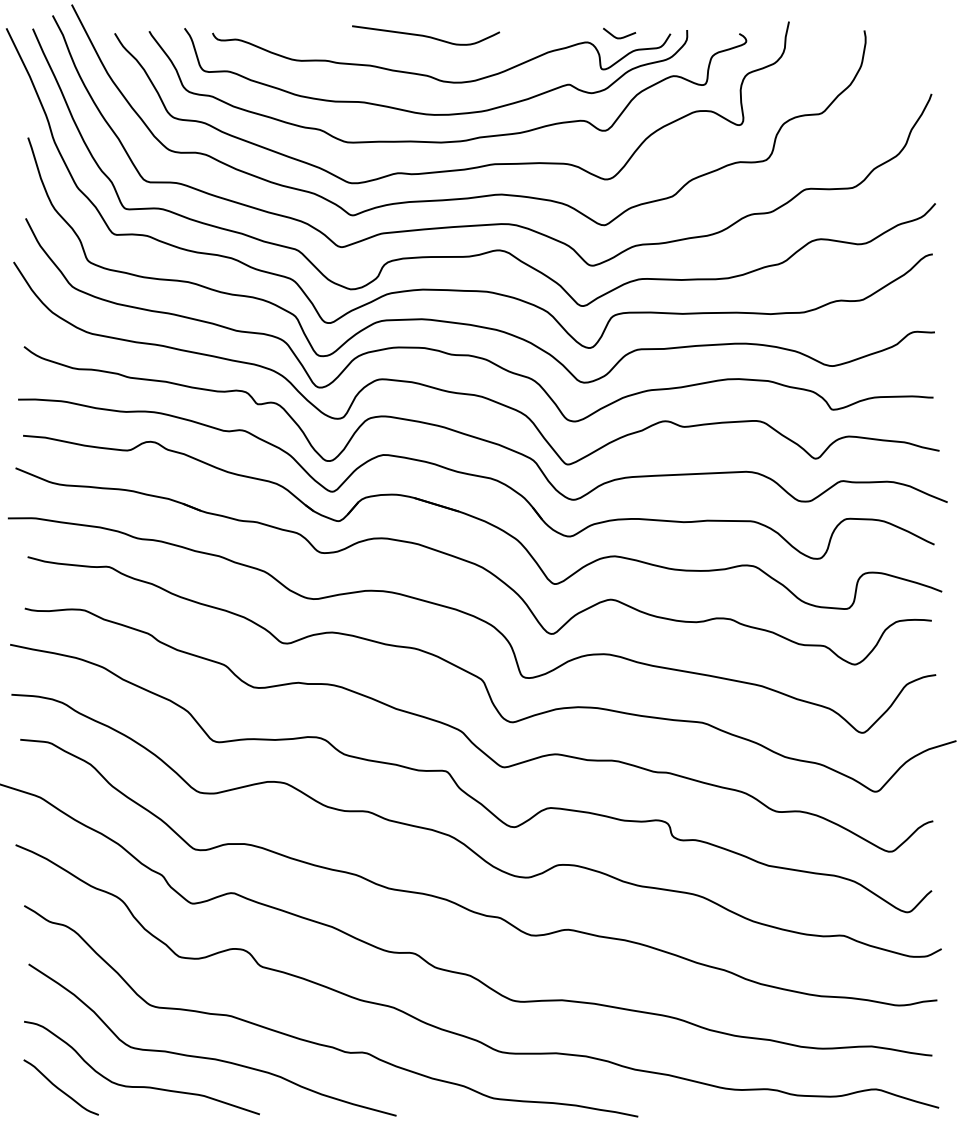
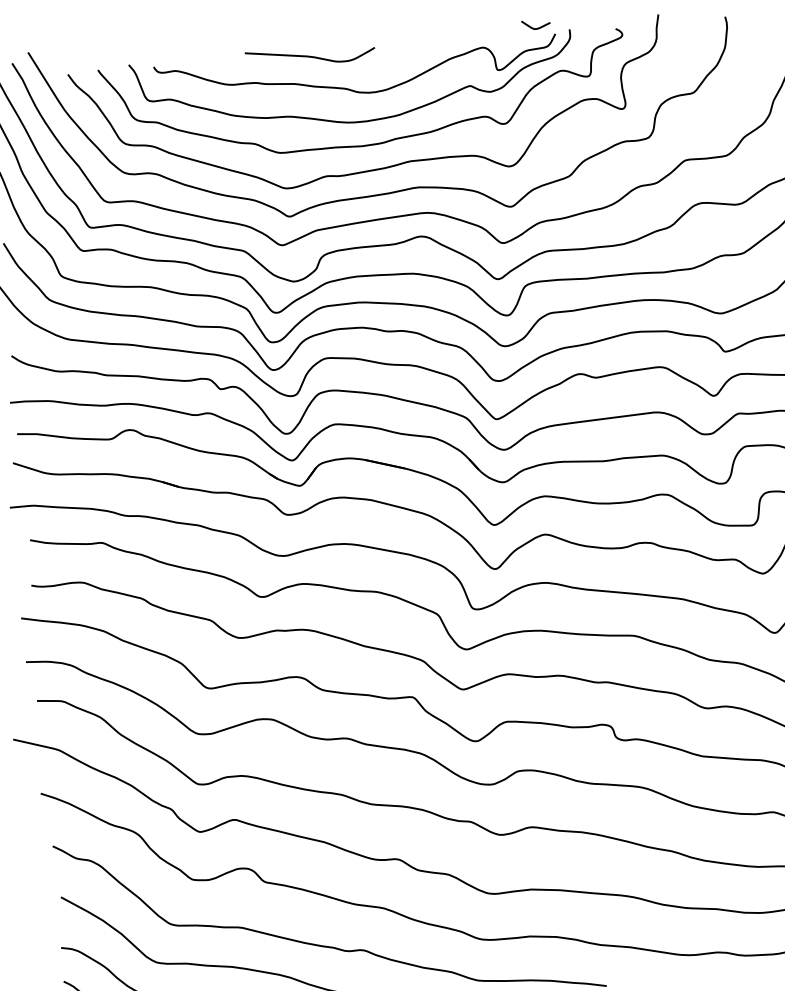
curve: (426, 35) -> (310, 55), moved
curve: (619, 37) -> (536, 28), moved

